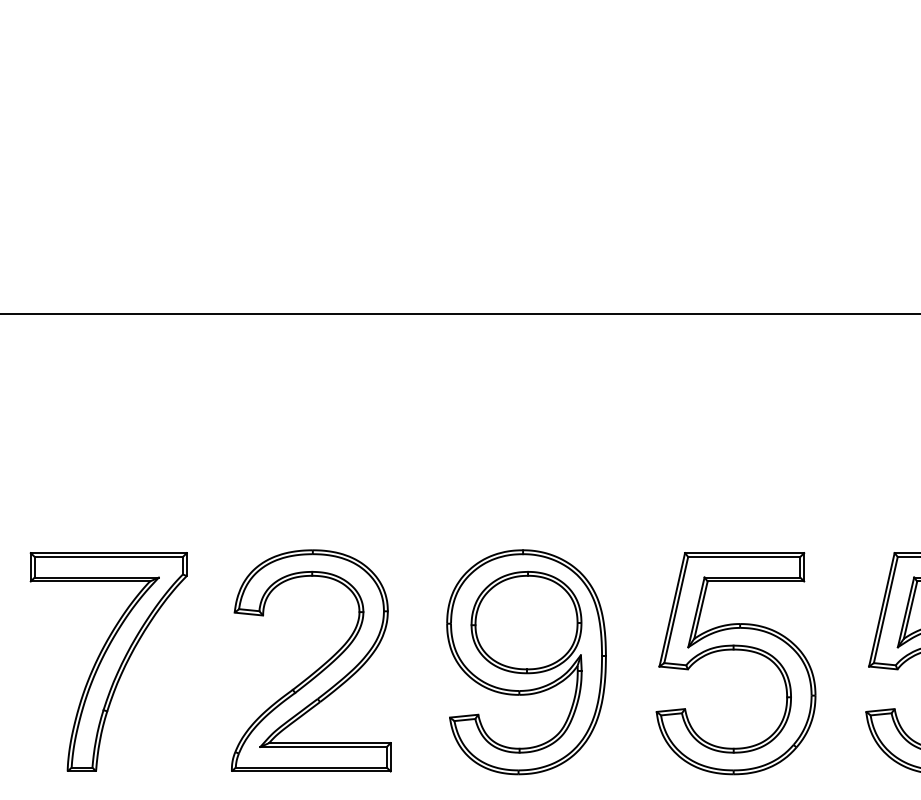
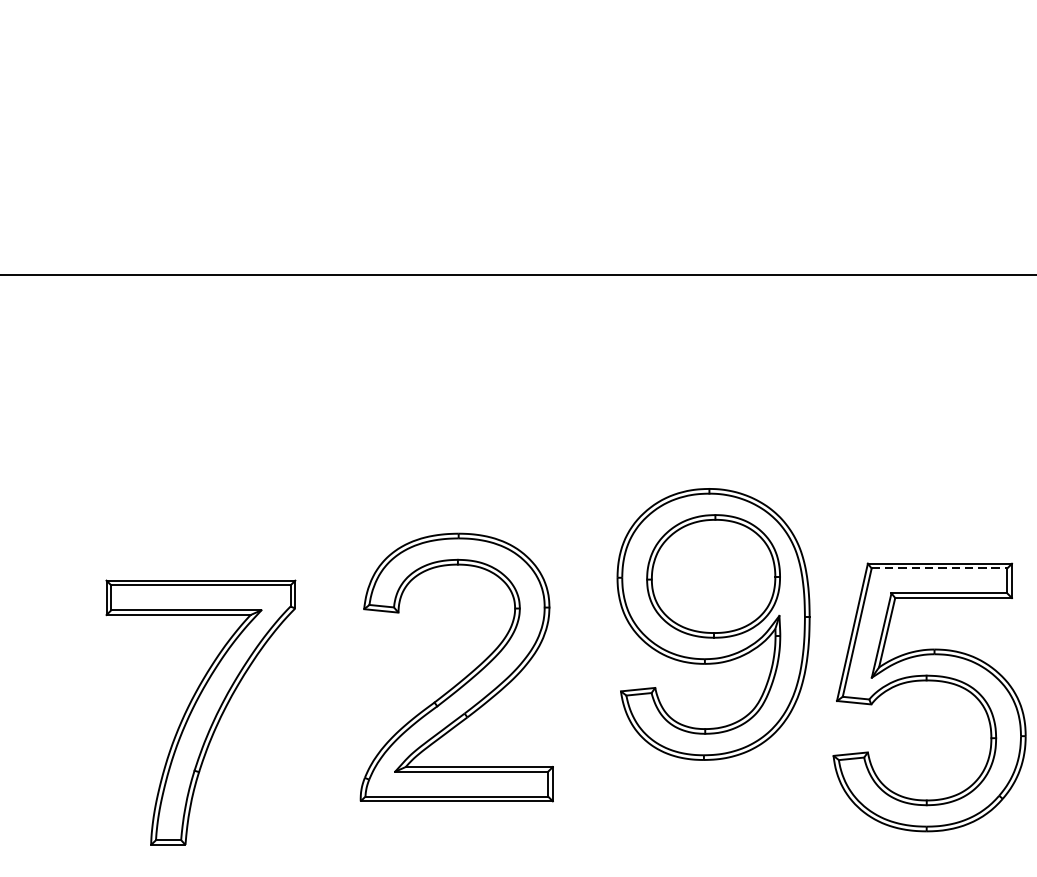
line: (744, 557) -> (939, 569), solid -> dashed
part: (108, 661) -> (200, 711), moved
part: (526, 662) -> (713, 624), moved
part: (317, 668) -> (464, 676), moved

